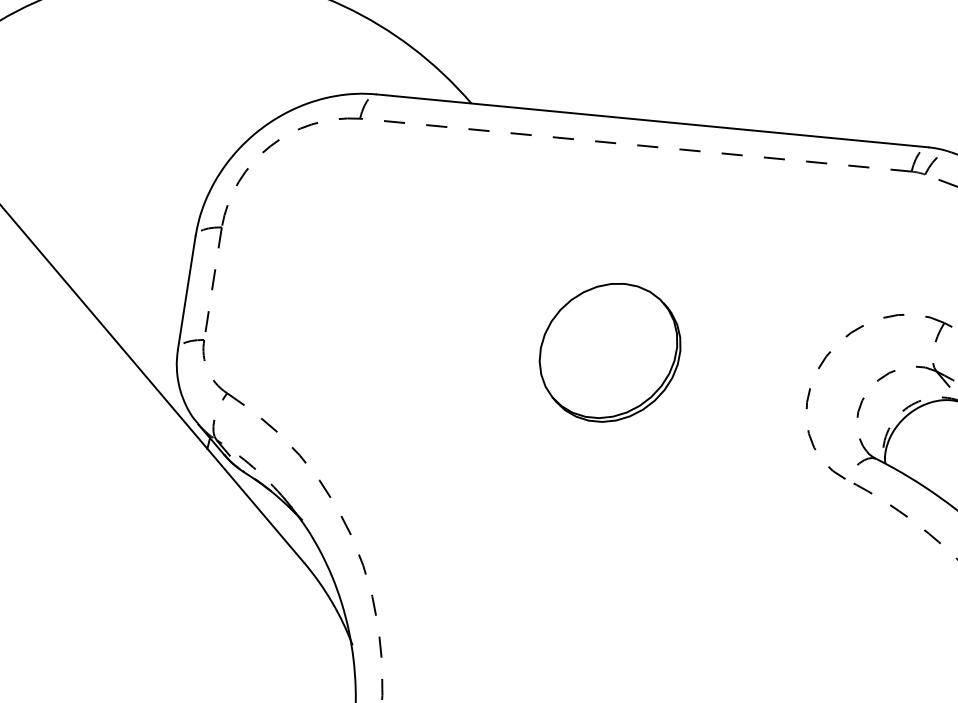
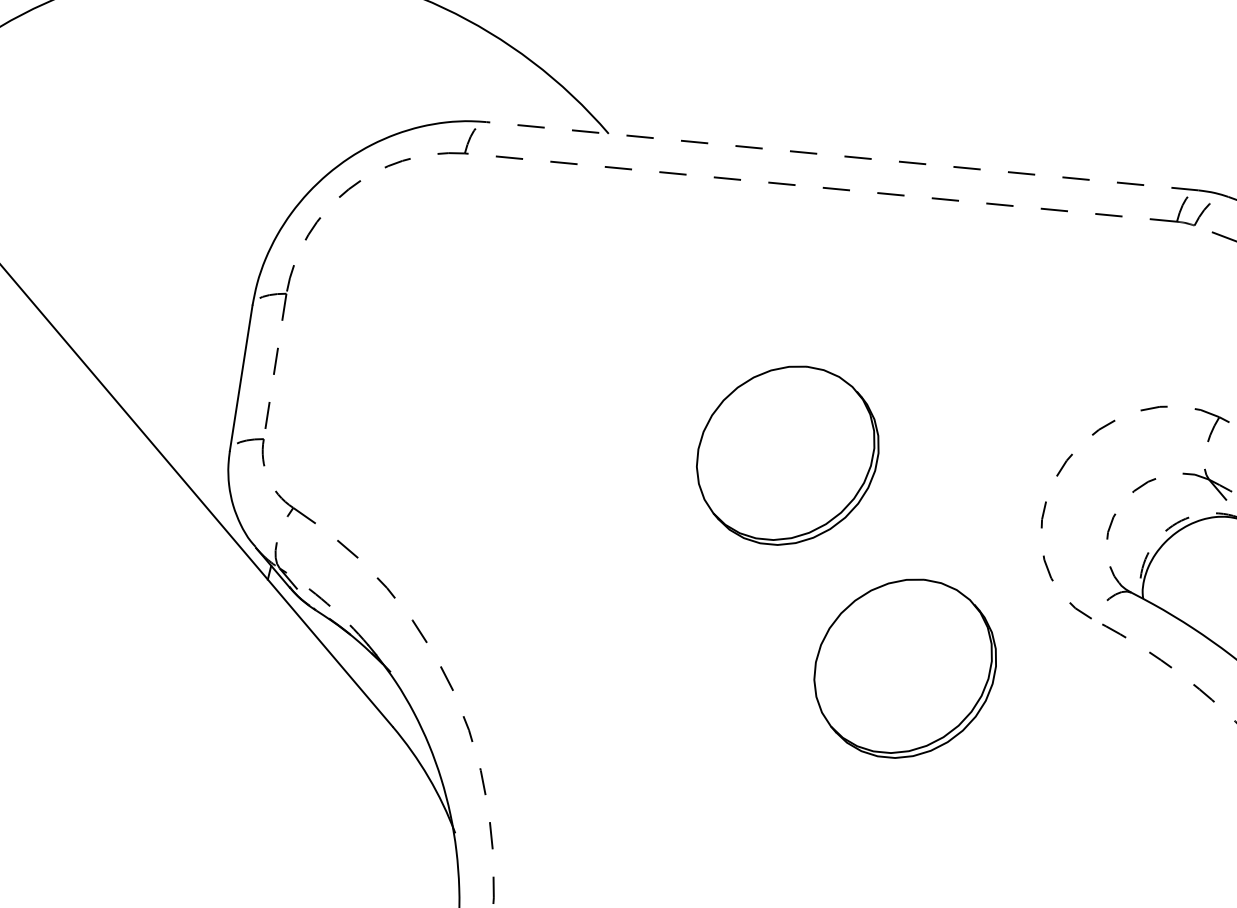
line: (652, 120) -> (842, 155), solid -> dashed
part: (700, 517) -> (904, 668), added

